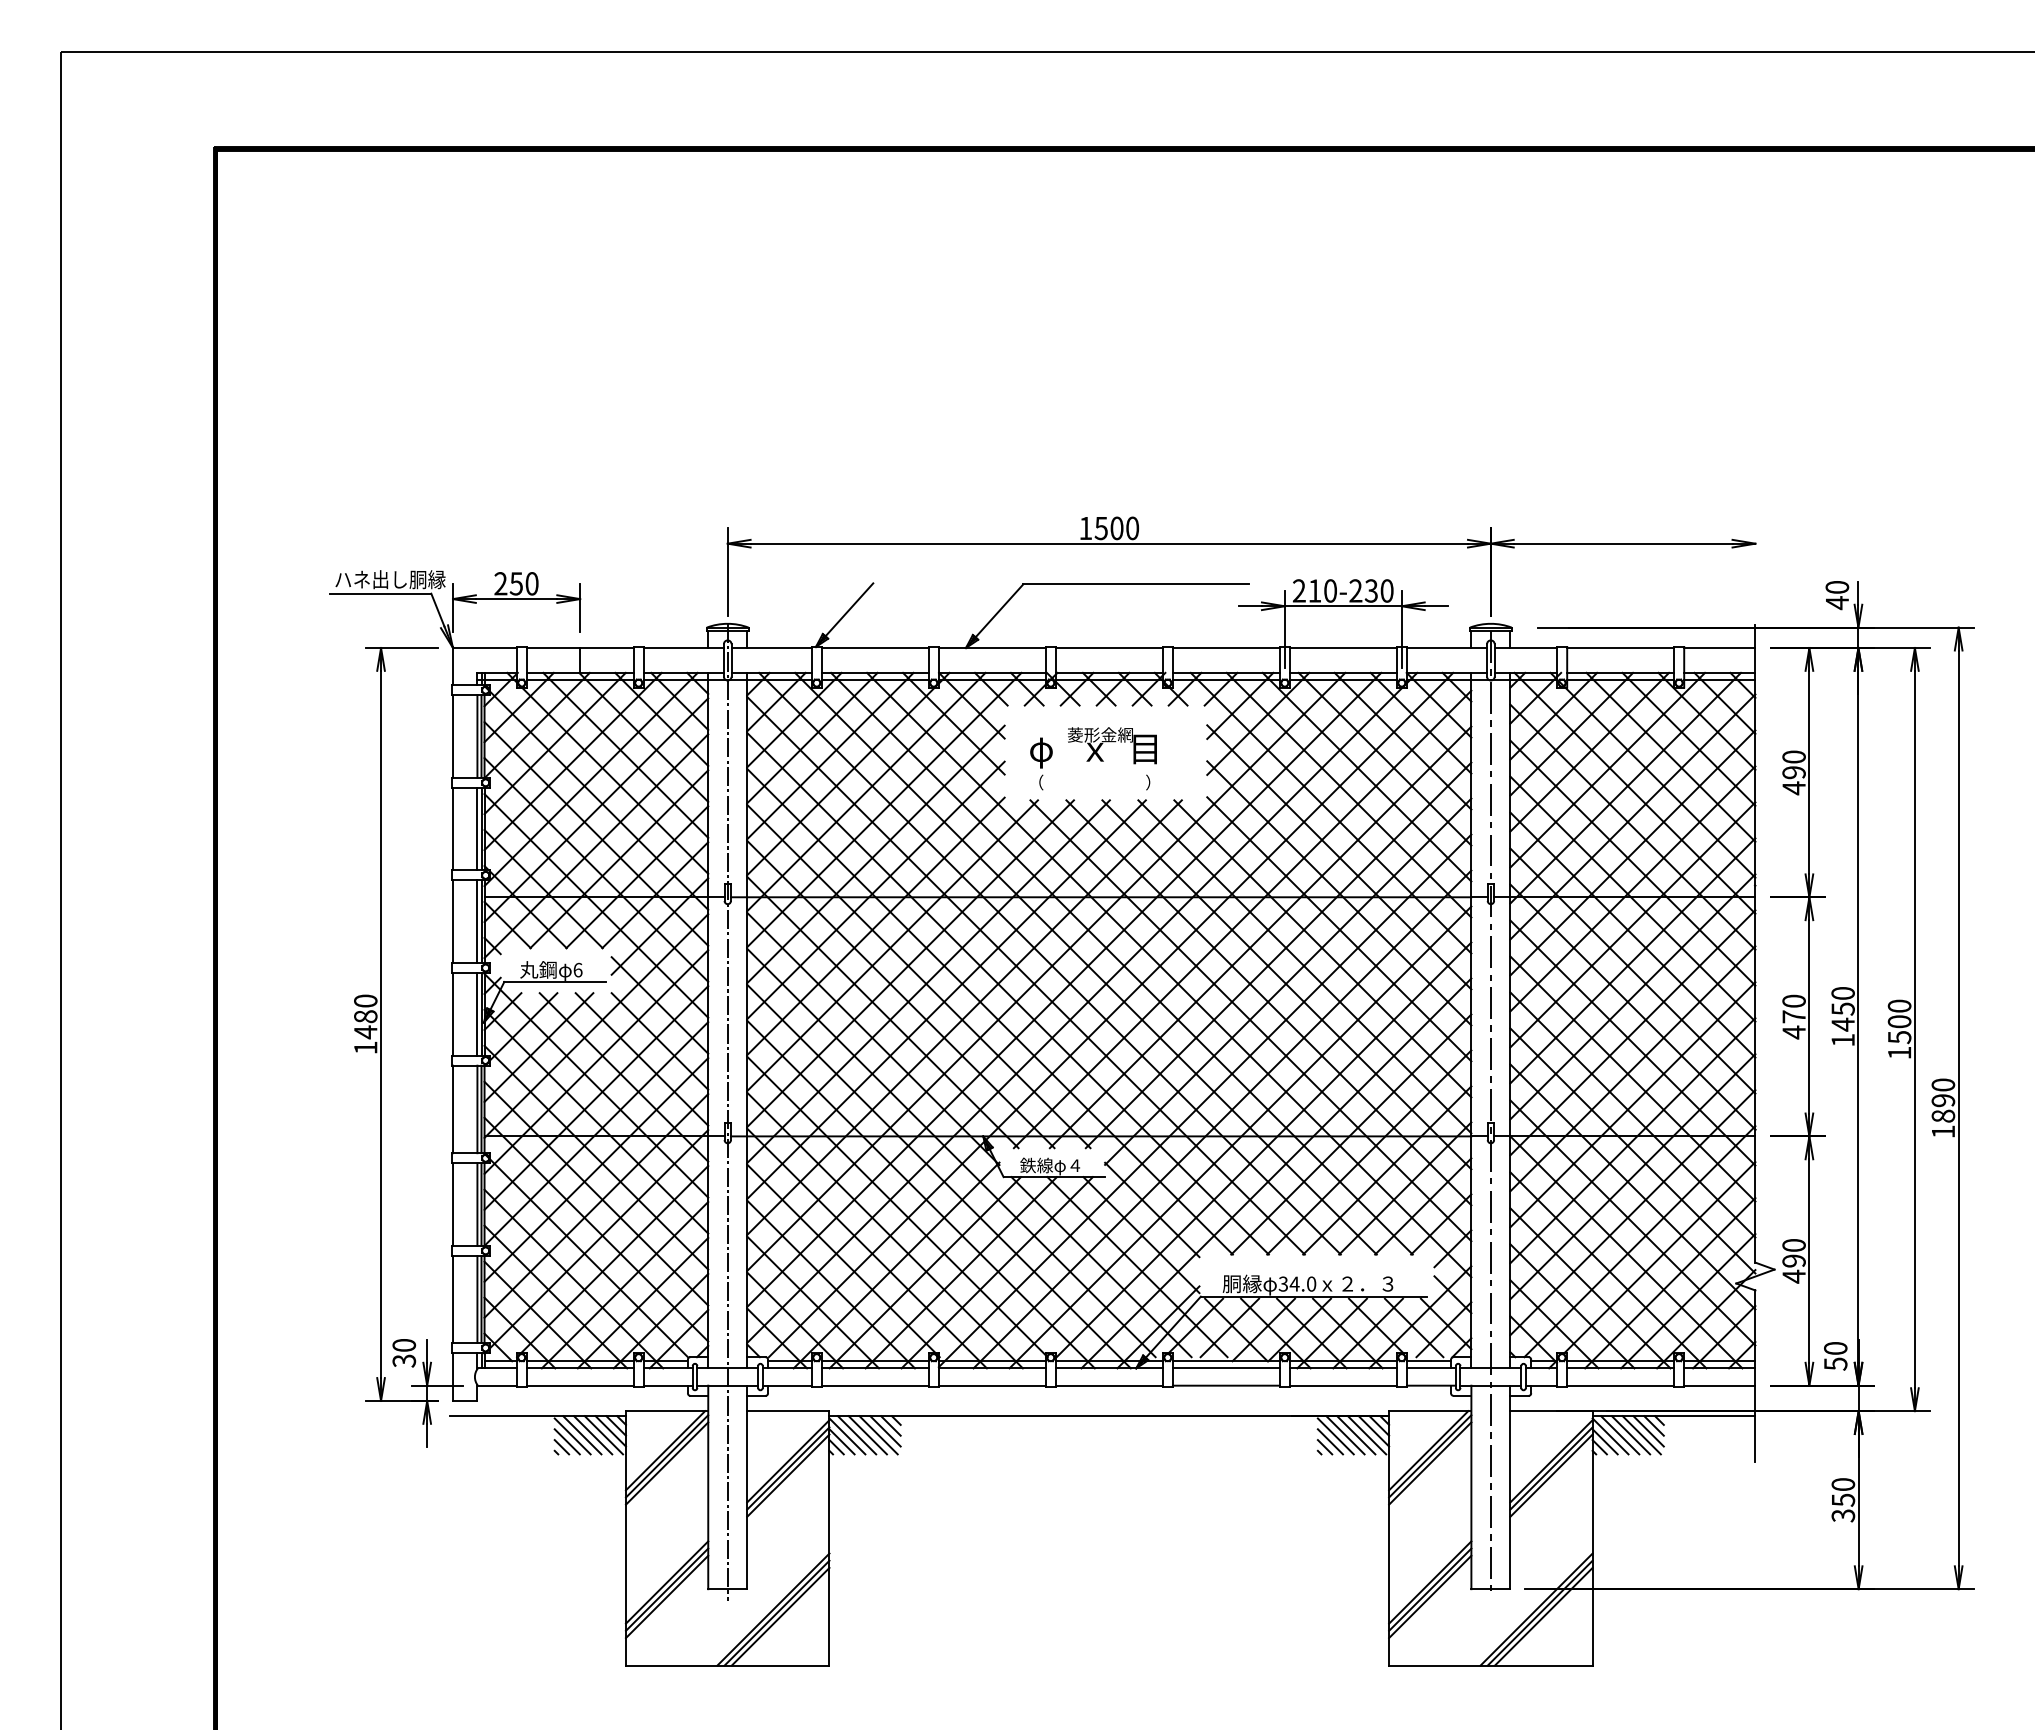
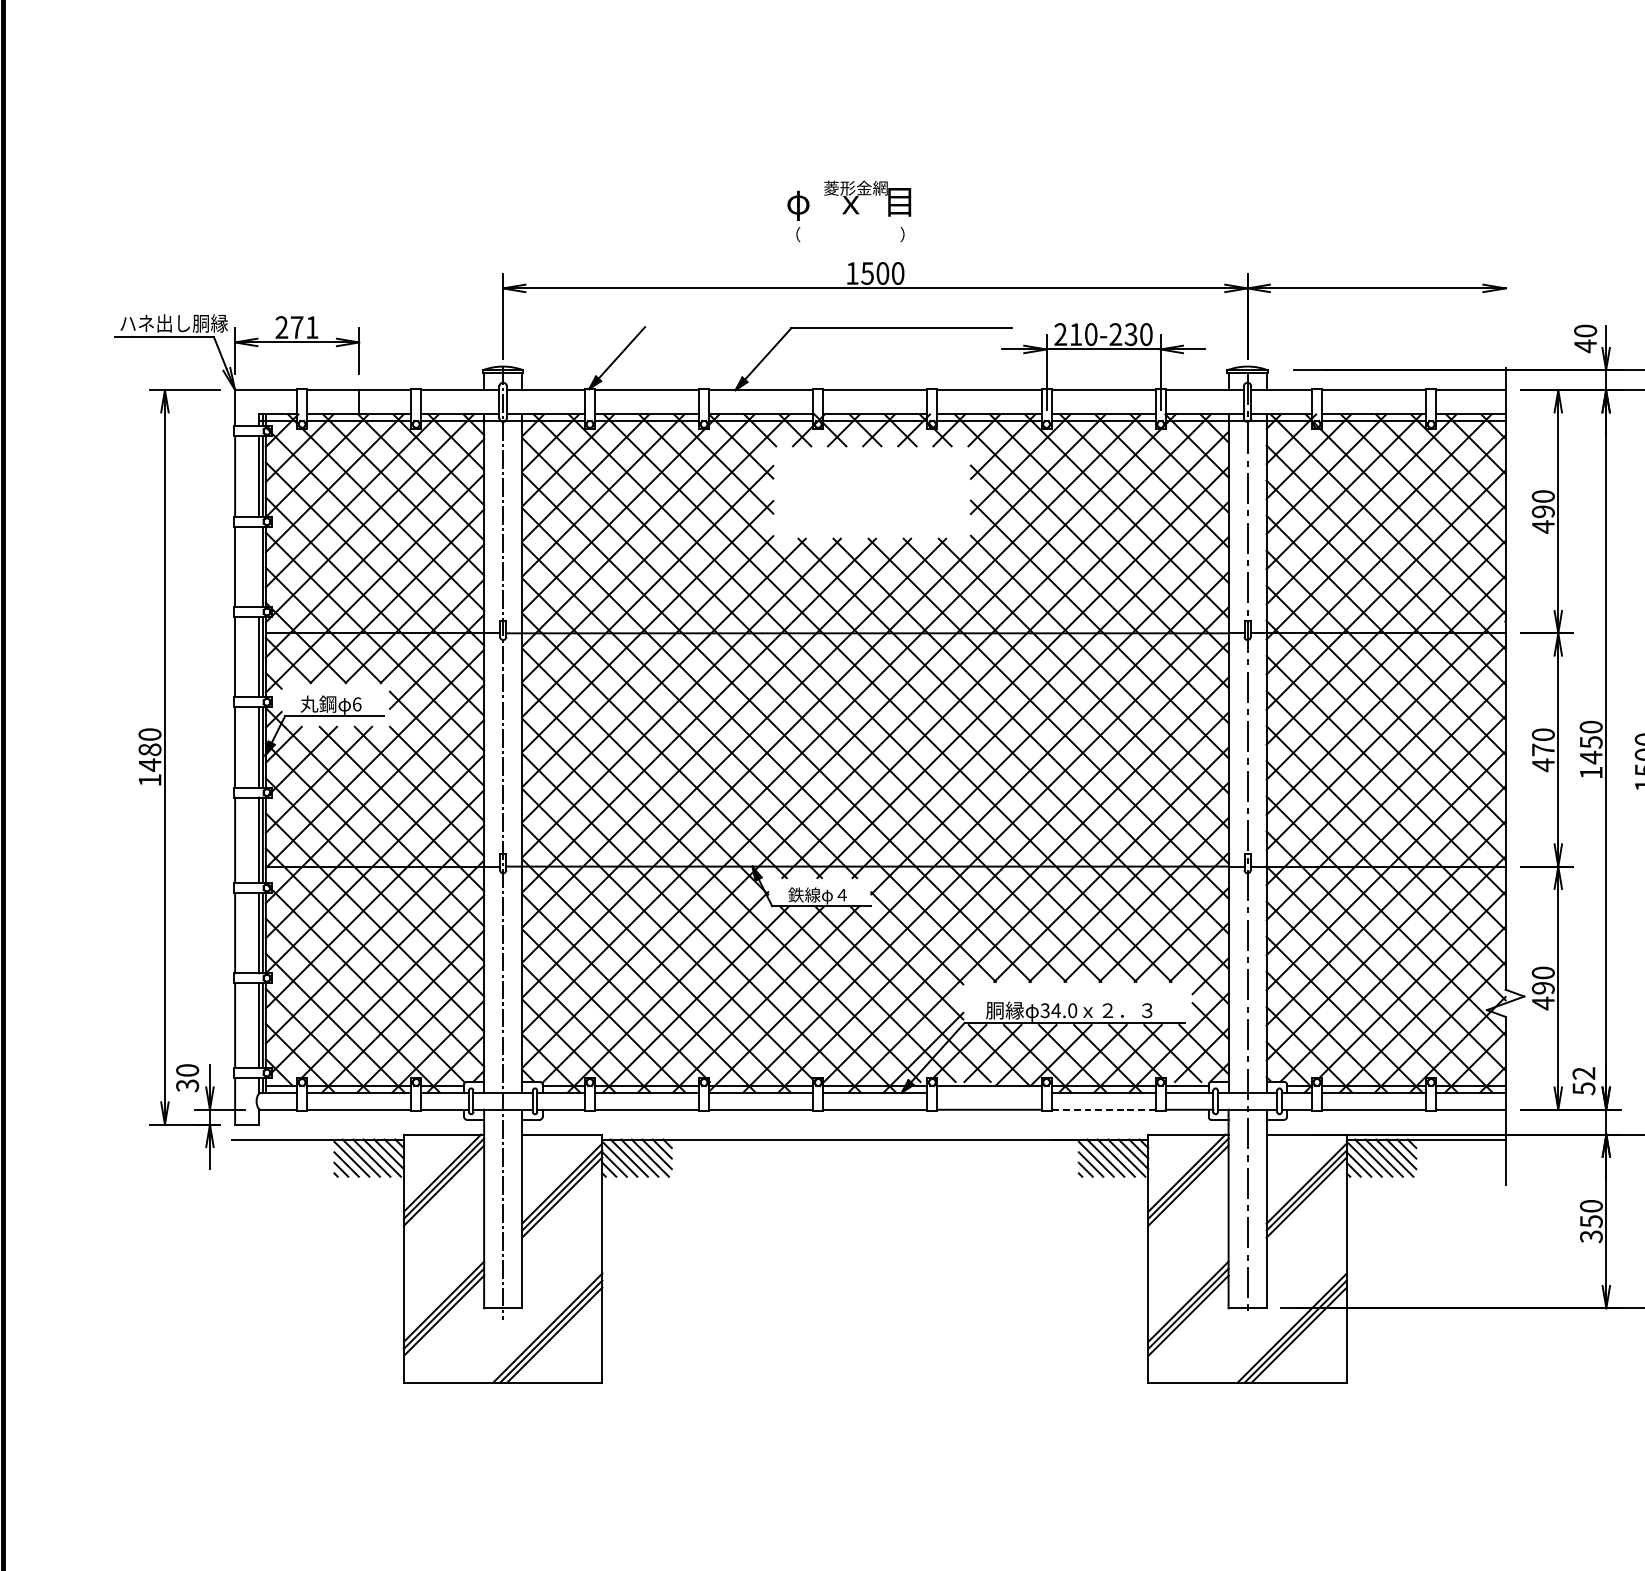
text: (523, 583) -> (303, 327), 250 -> 271
text: (1093, 758) -> (849, 211), moved
line: (477, 828) -> (259, 566), removed
text: (1835, 1348) -> (1583, 1073), 50 -> 52
line: (1225, 1368) -> (988, 1093), removed
line: (1342, 1385) -> (1102, 1109), solid -> dashed

